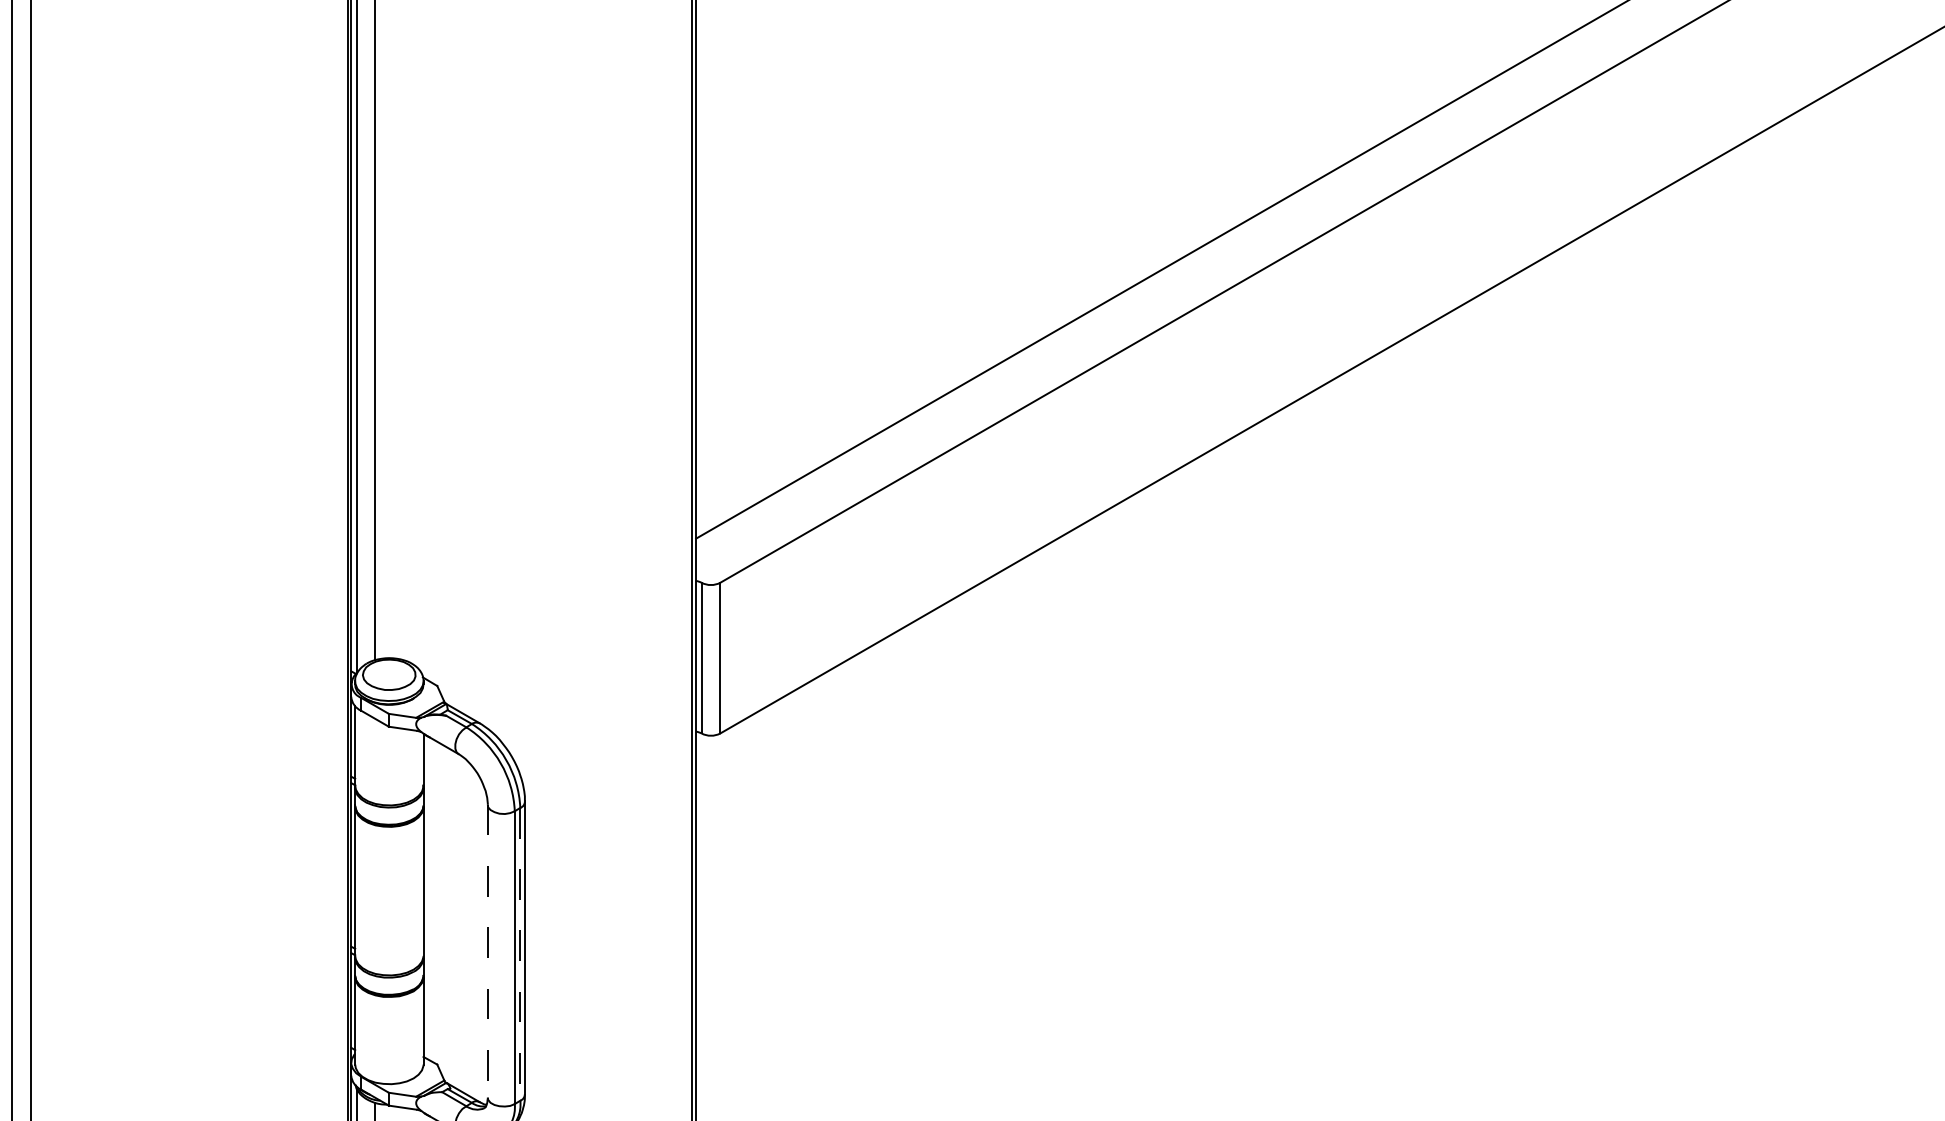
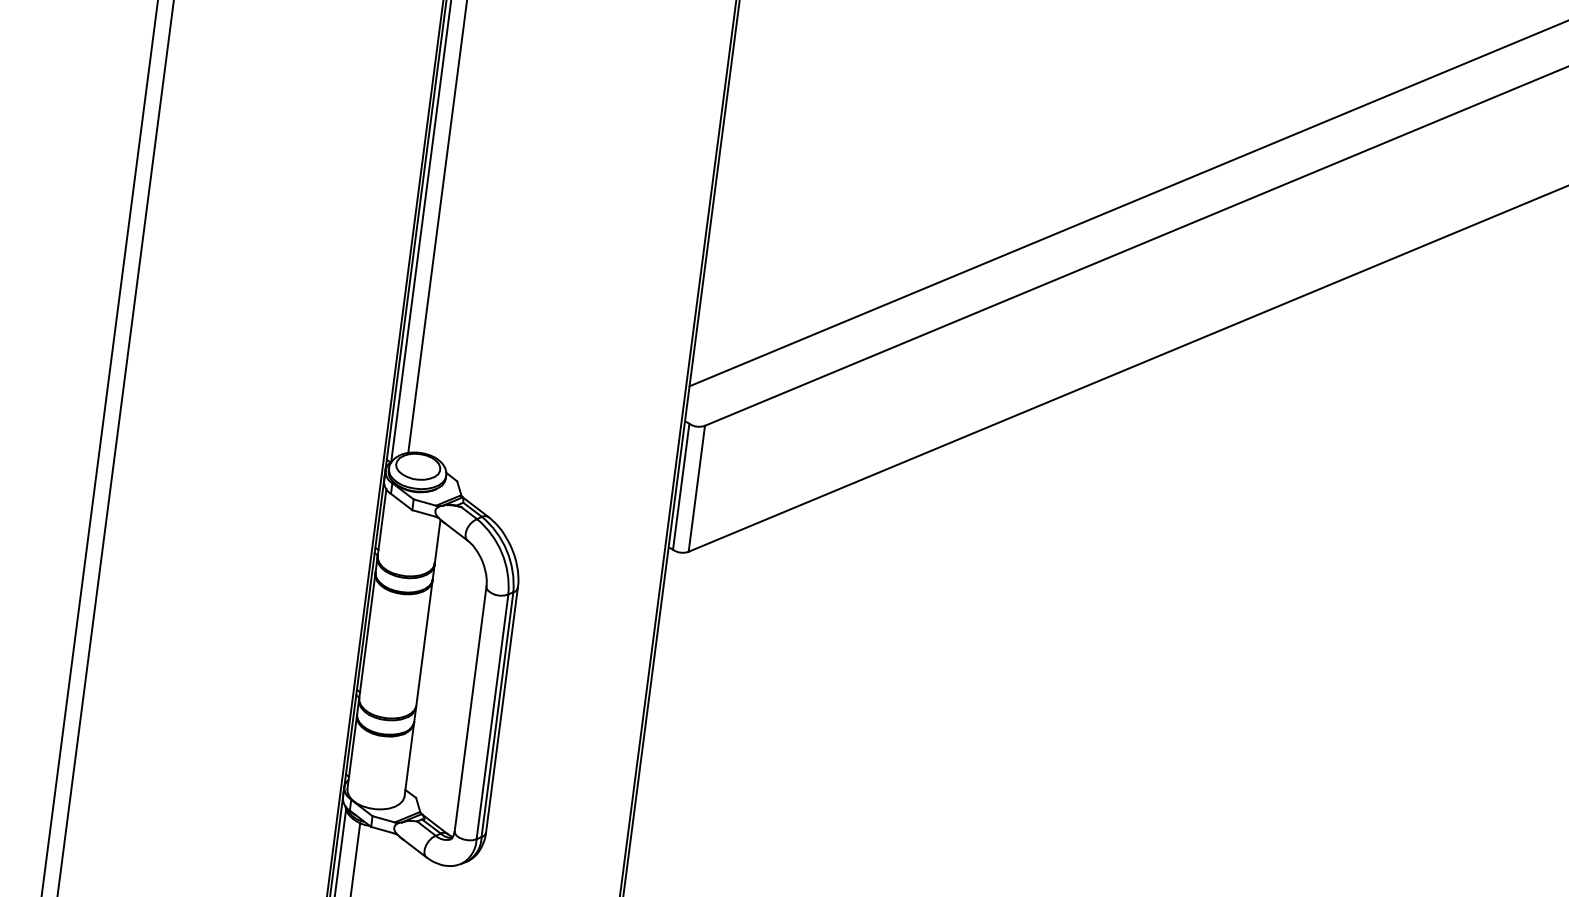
line: (487, 951) -> (470, 708), dashed -> solid
line: (520, 954) -> (497, 714), dashed -> solid

